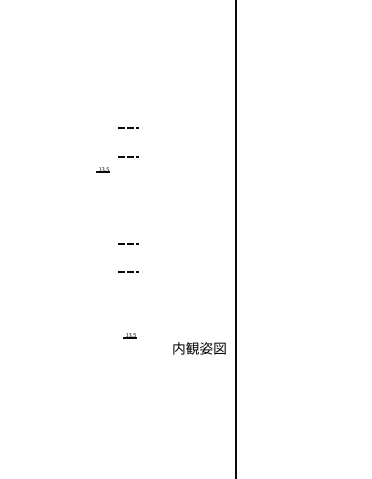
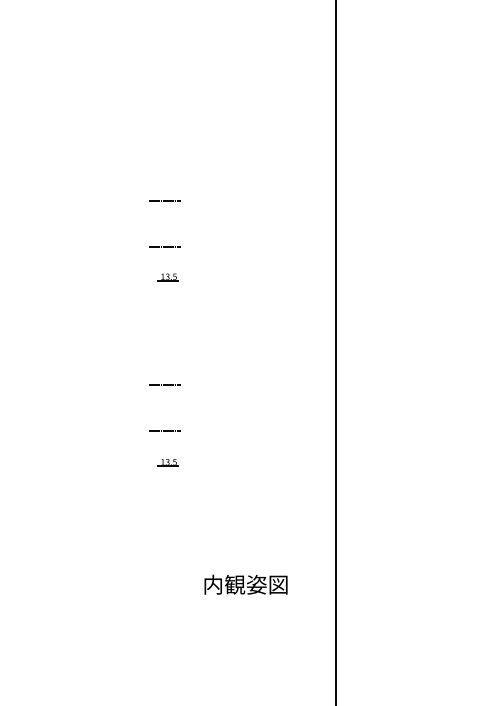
part: (102, 169) -> (166, 277), moved
part: (129, 335) -> (166, 462), moved
text: (199, 348) -> (246, 584), moved

